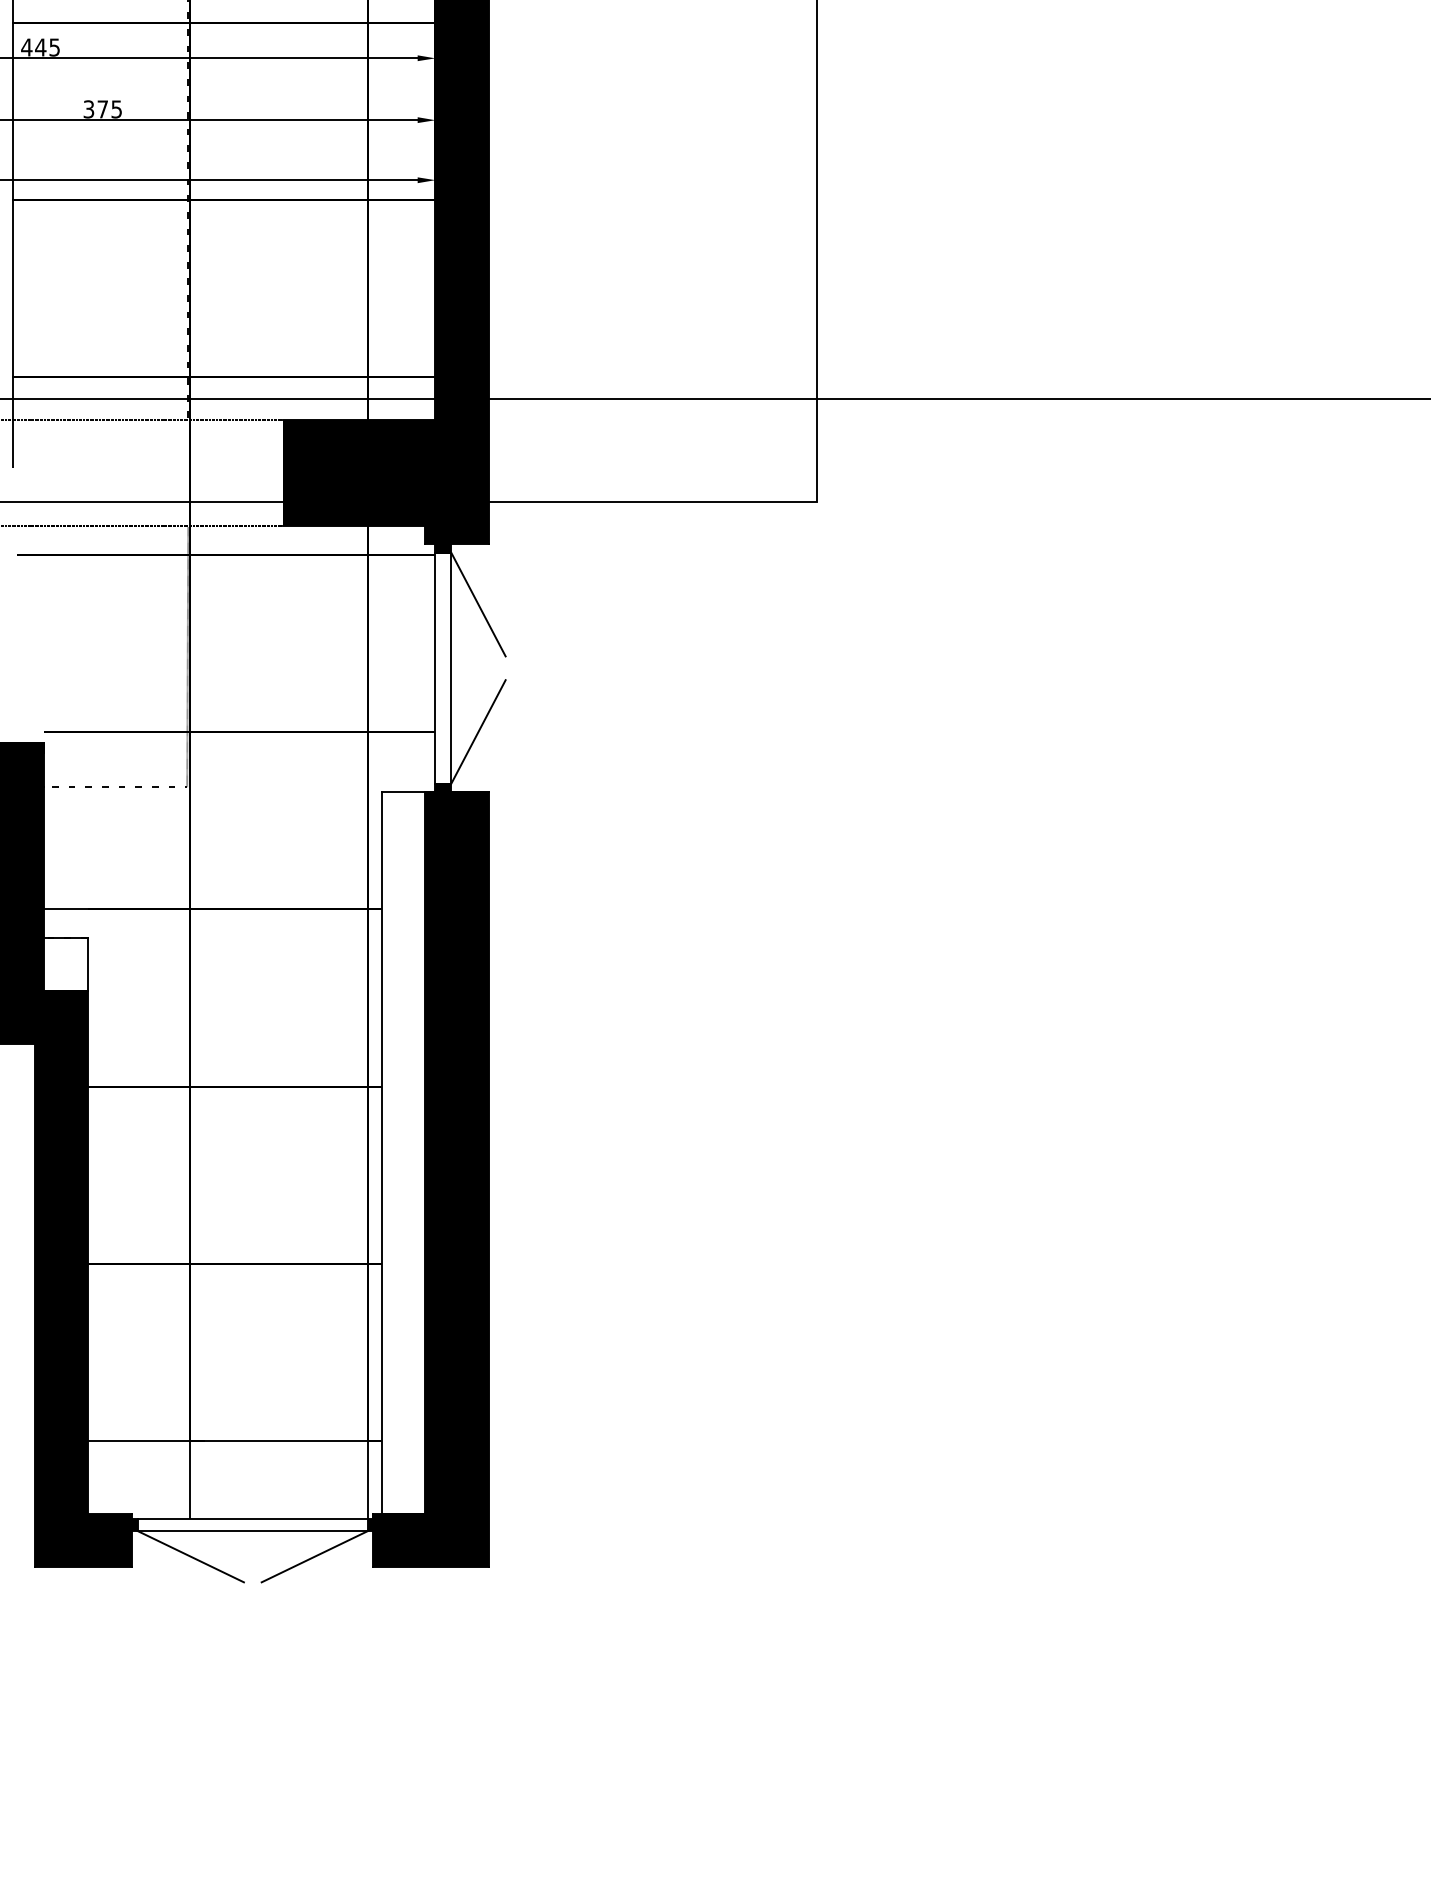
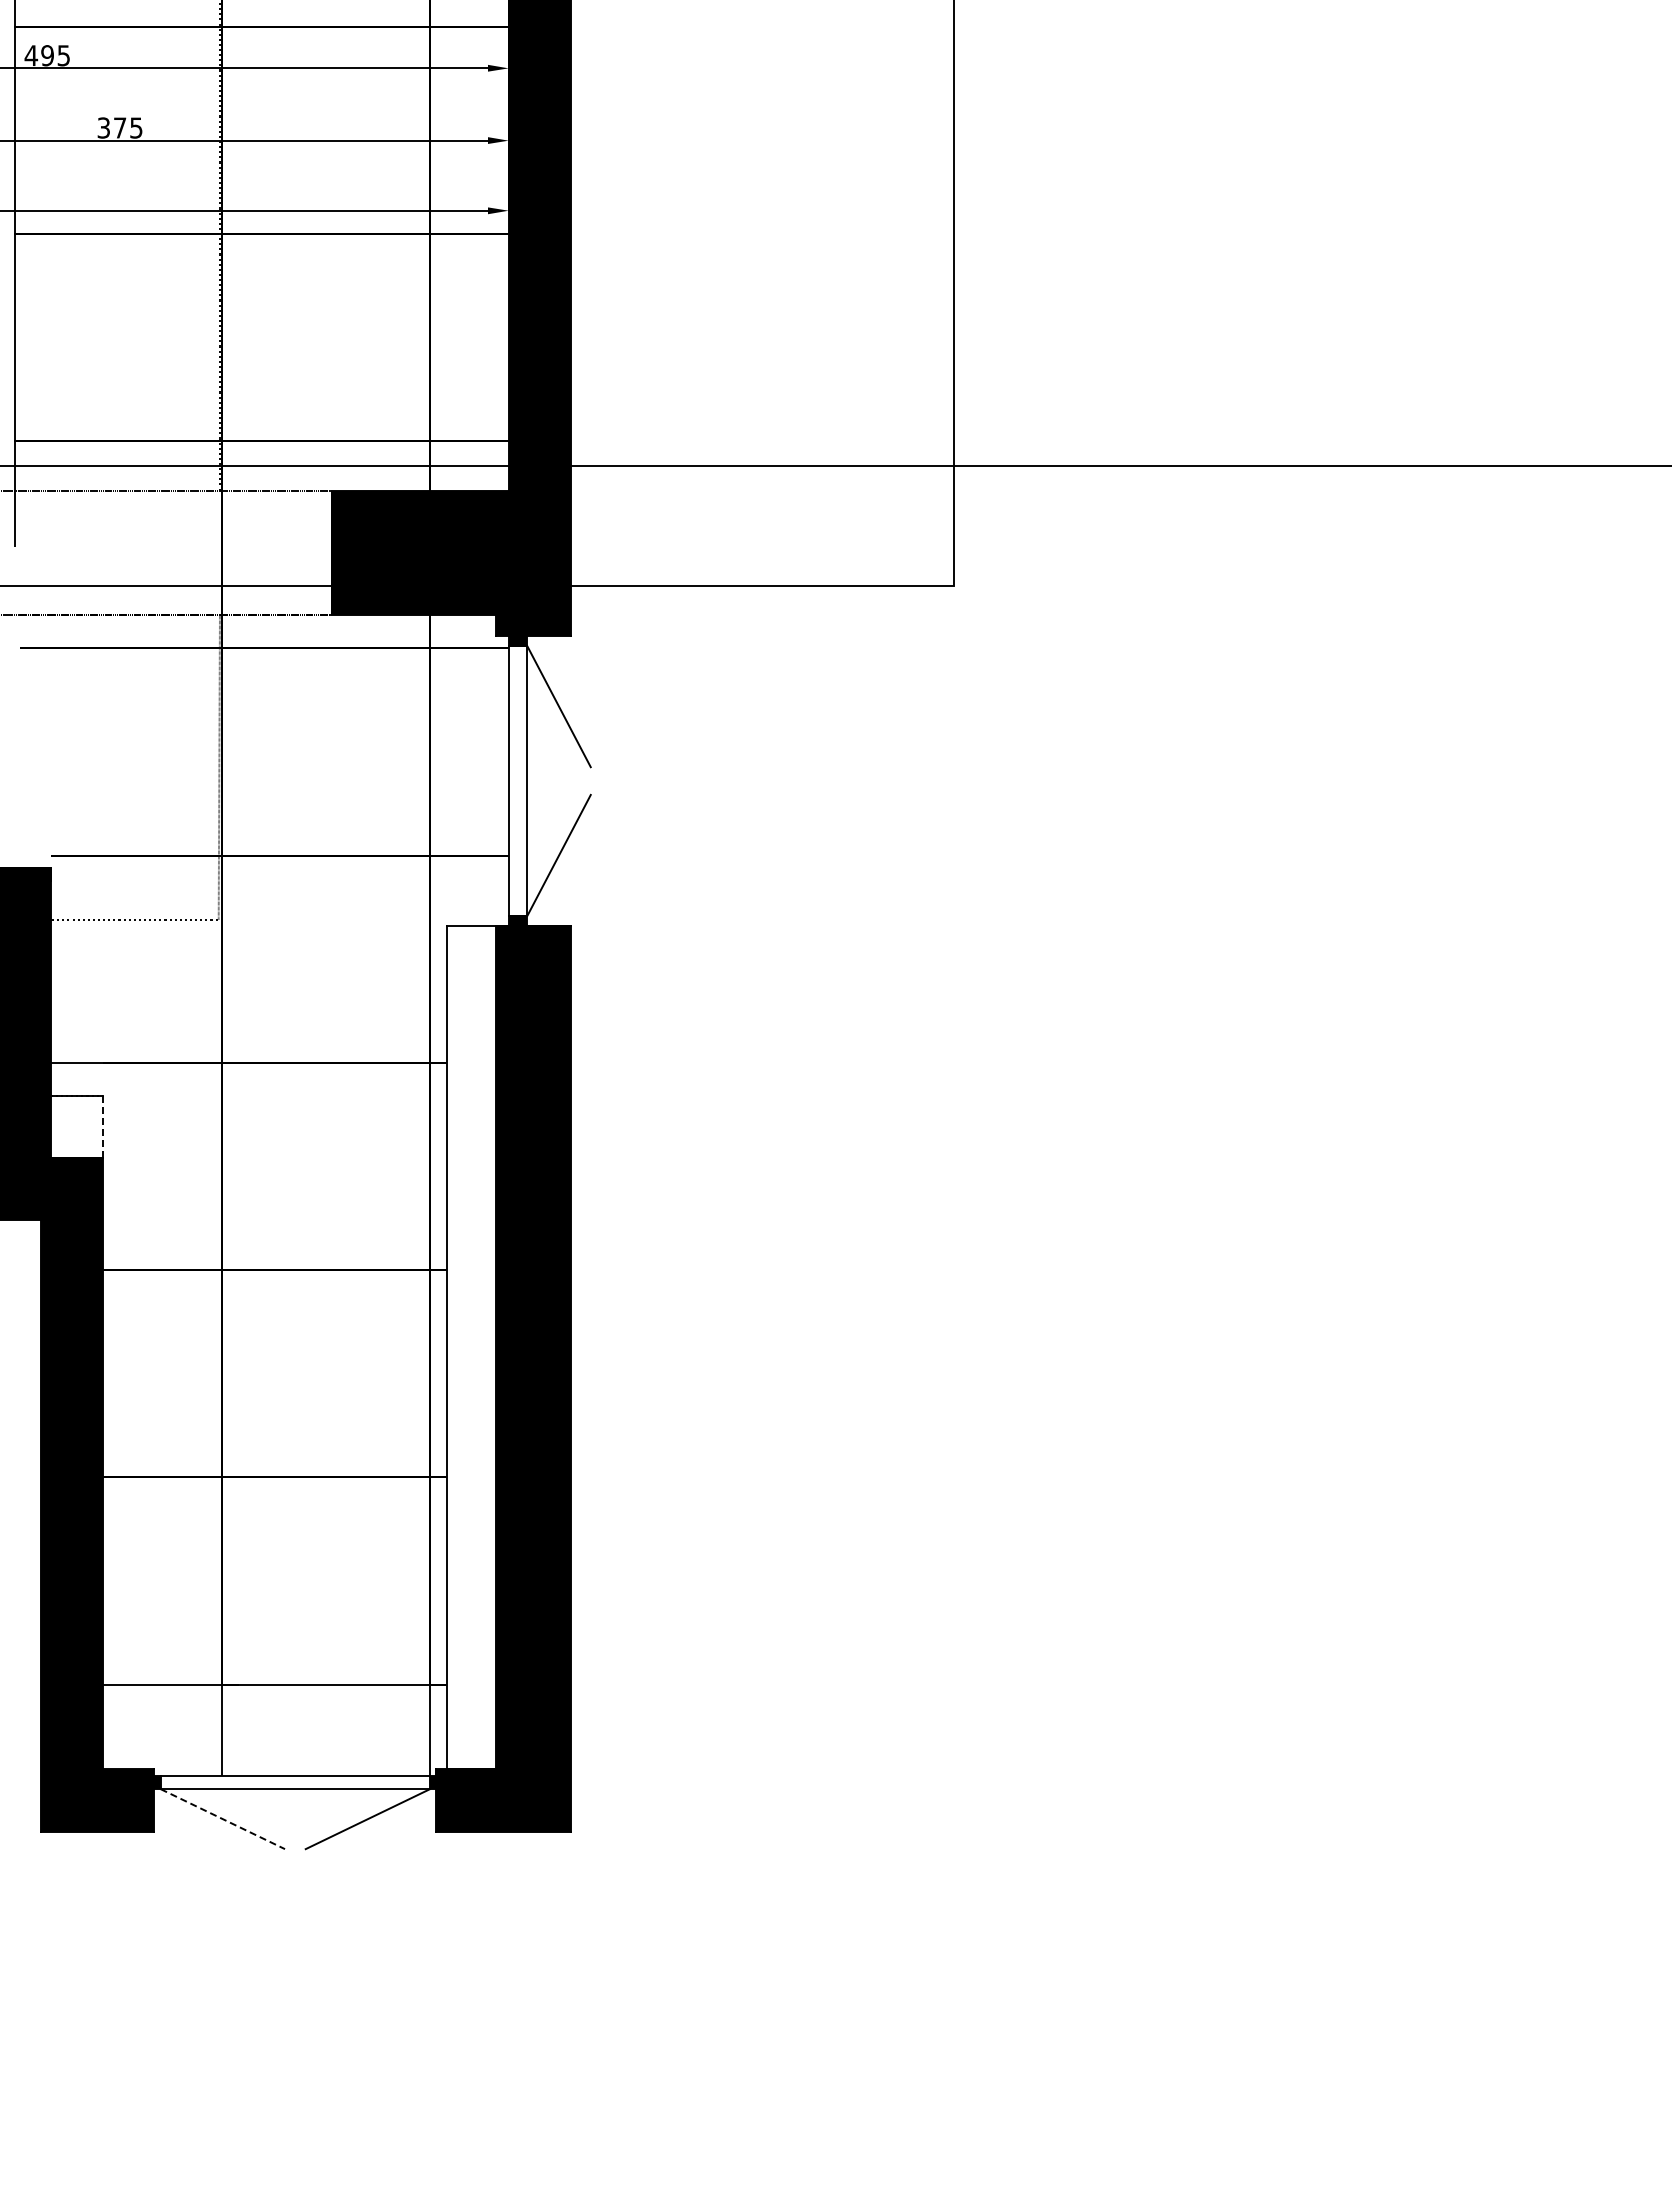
text: (40, 47) -> (47, 55), 445 -> 495
line: (87, 963) -> (102, 1126), solid -> dashed
line: (191, 1556) -> (223, 1819), solid -> dashed

